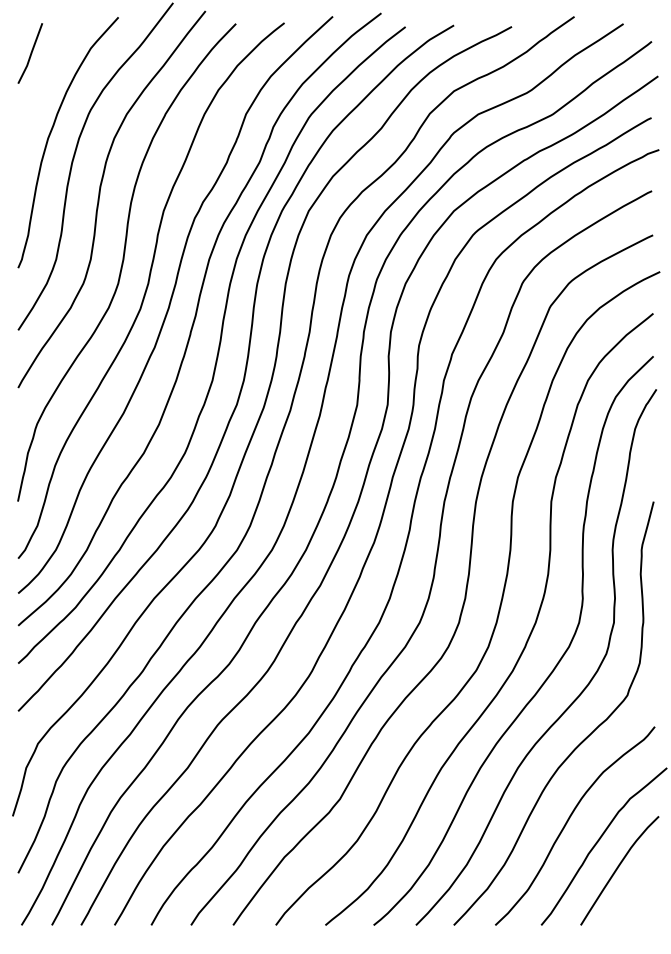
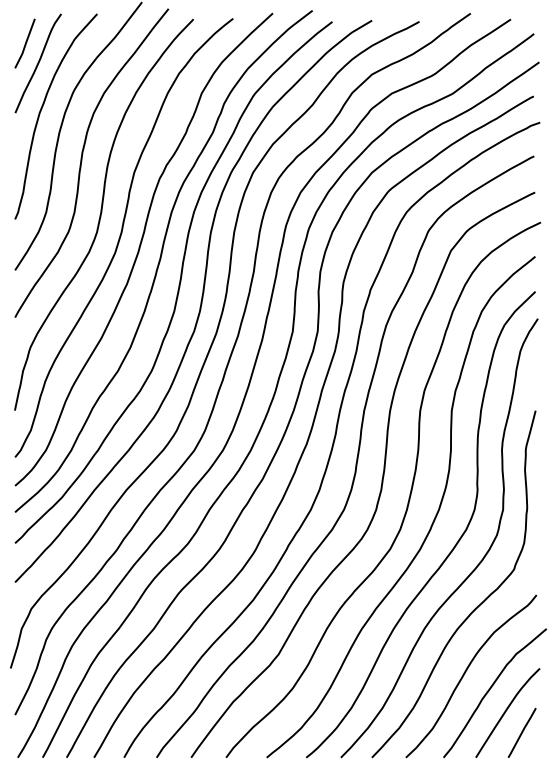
curve: (46, 77) -> (38, 63), added
line: (636, 894) -> (521, 732), added

